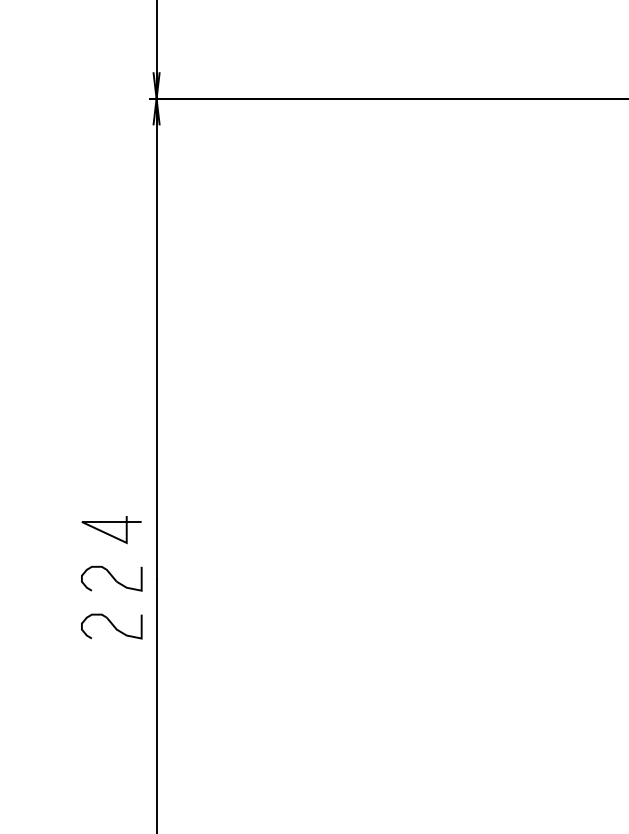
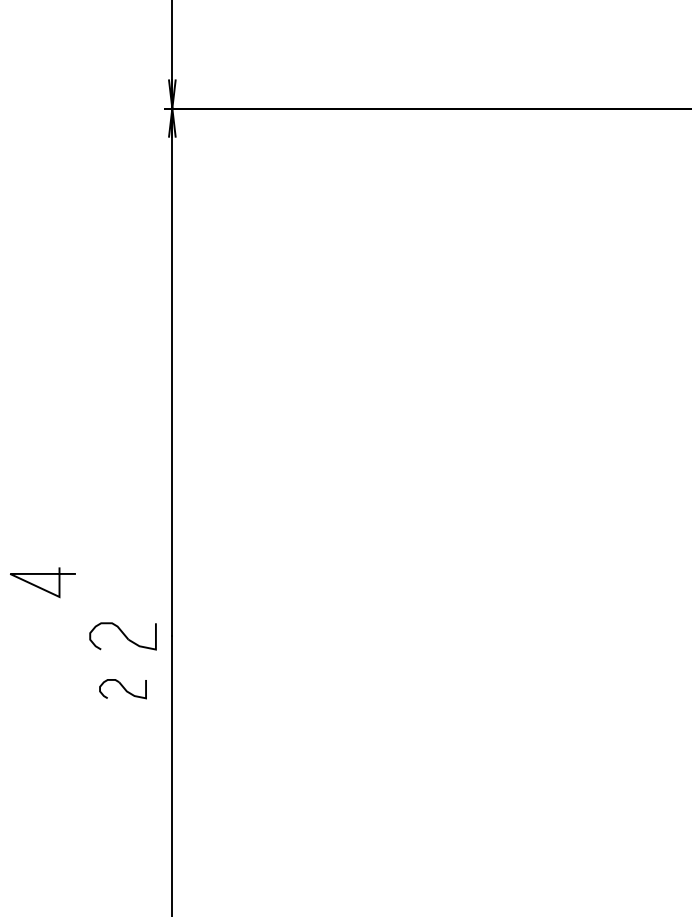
line: (108, 533) -> (39, 586), moved
part: (111, 627) -> (122, 689), size x0.7

